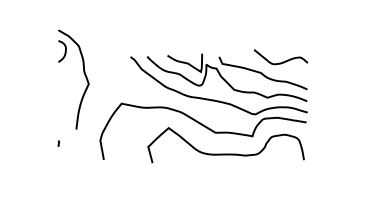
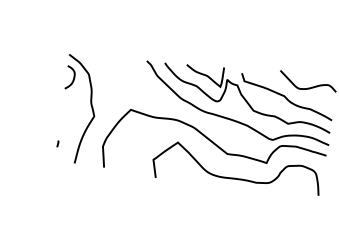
part: (84, 75) -> (90, 106), moved

